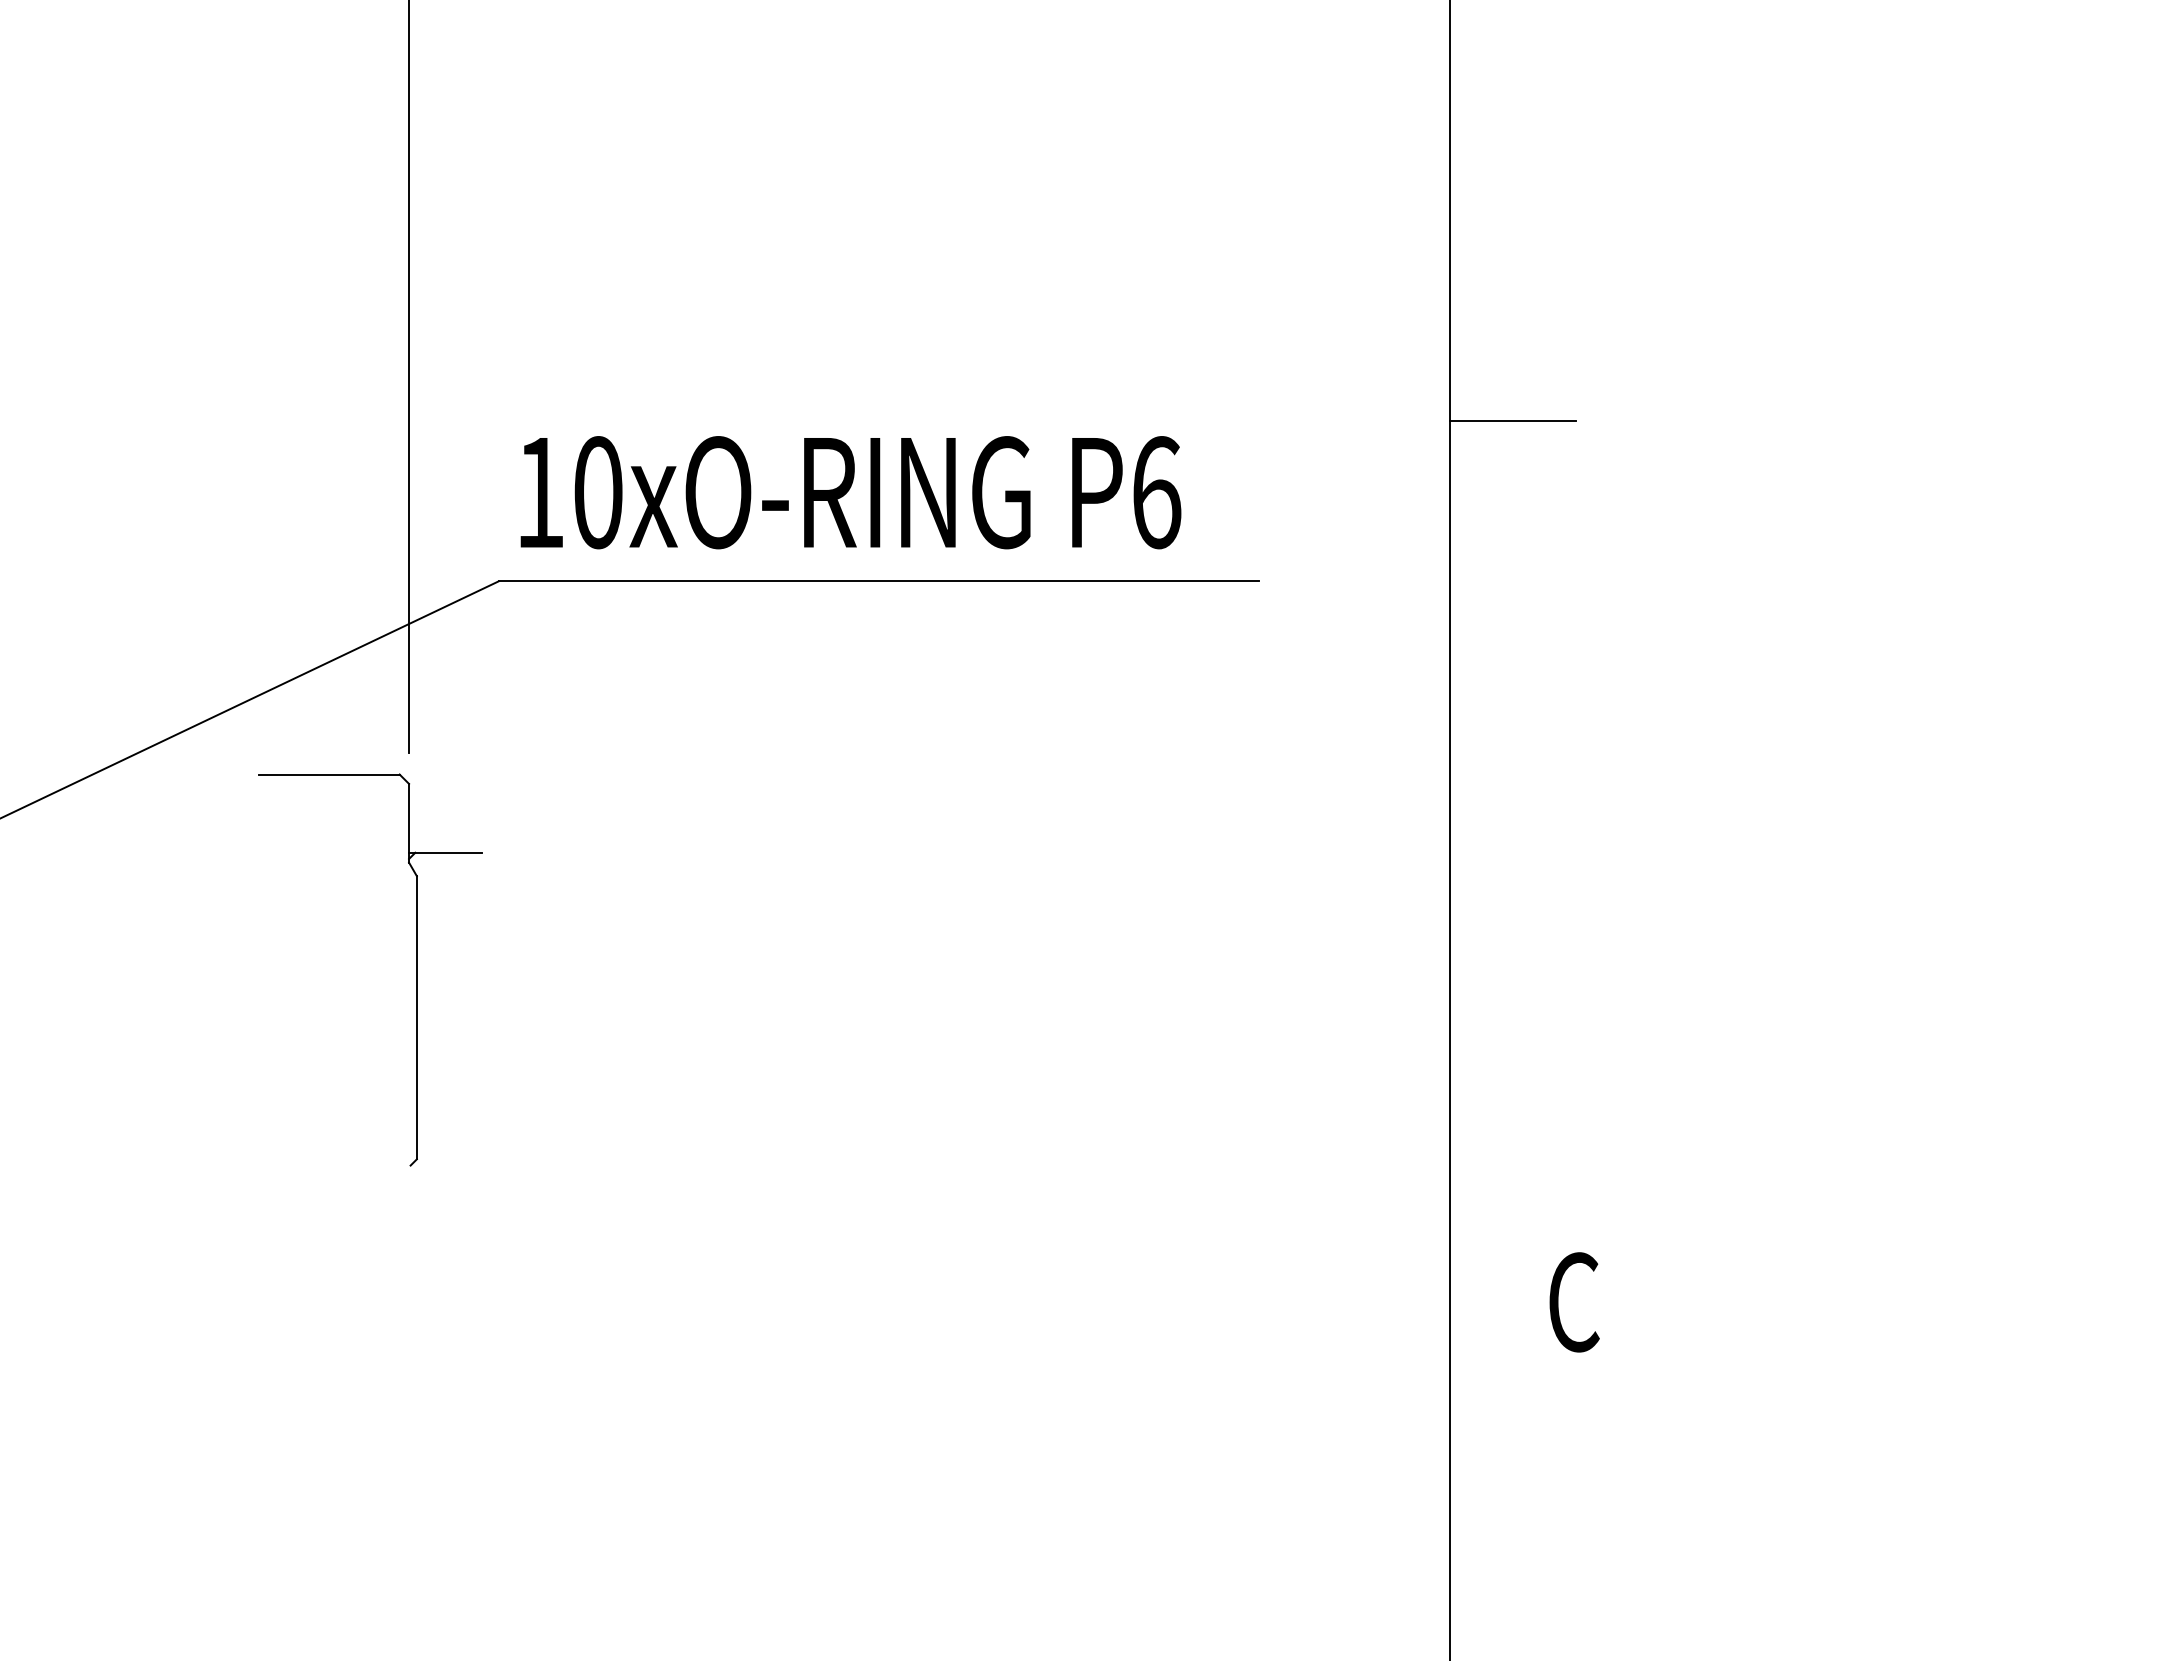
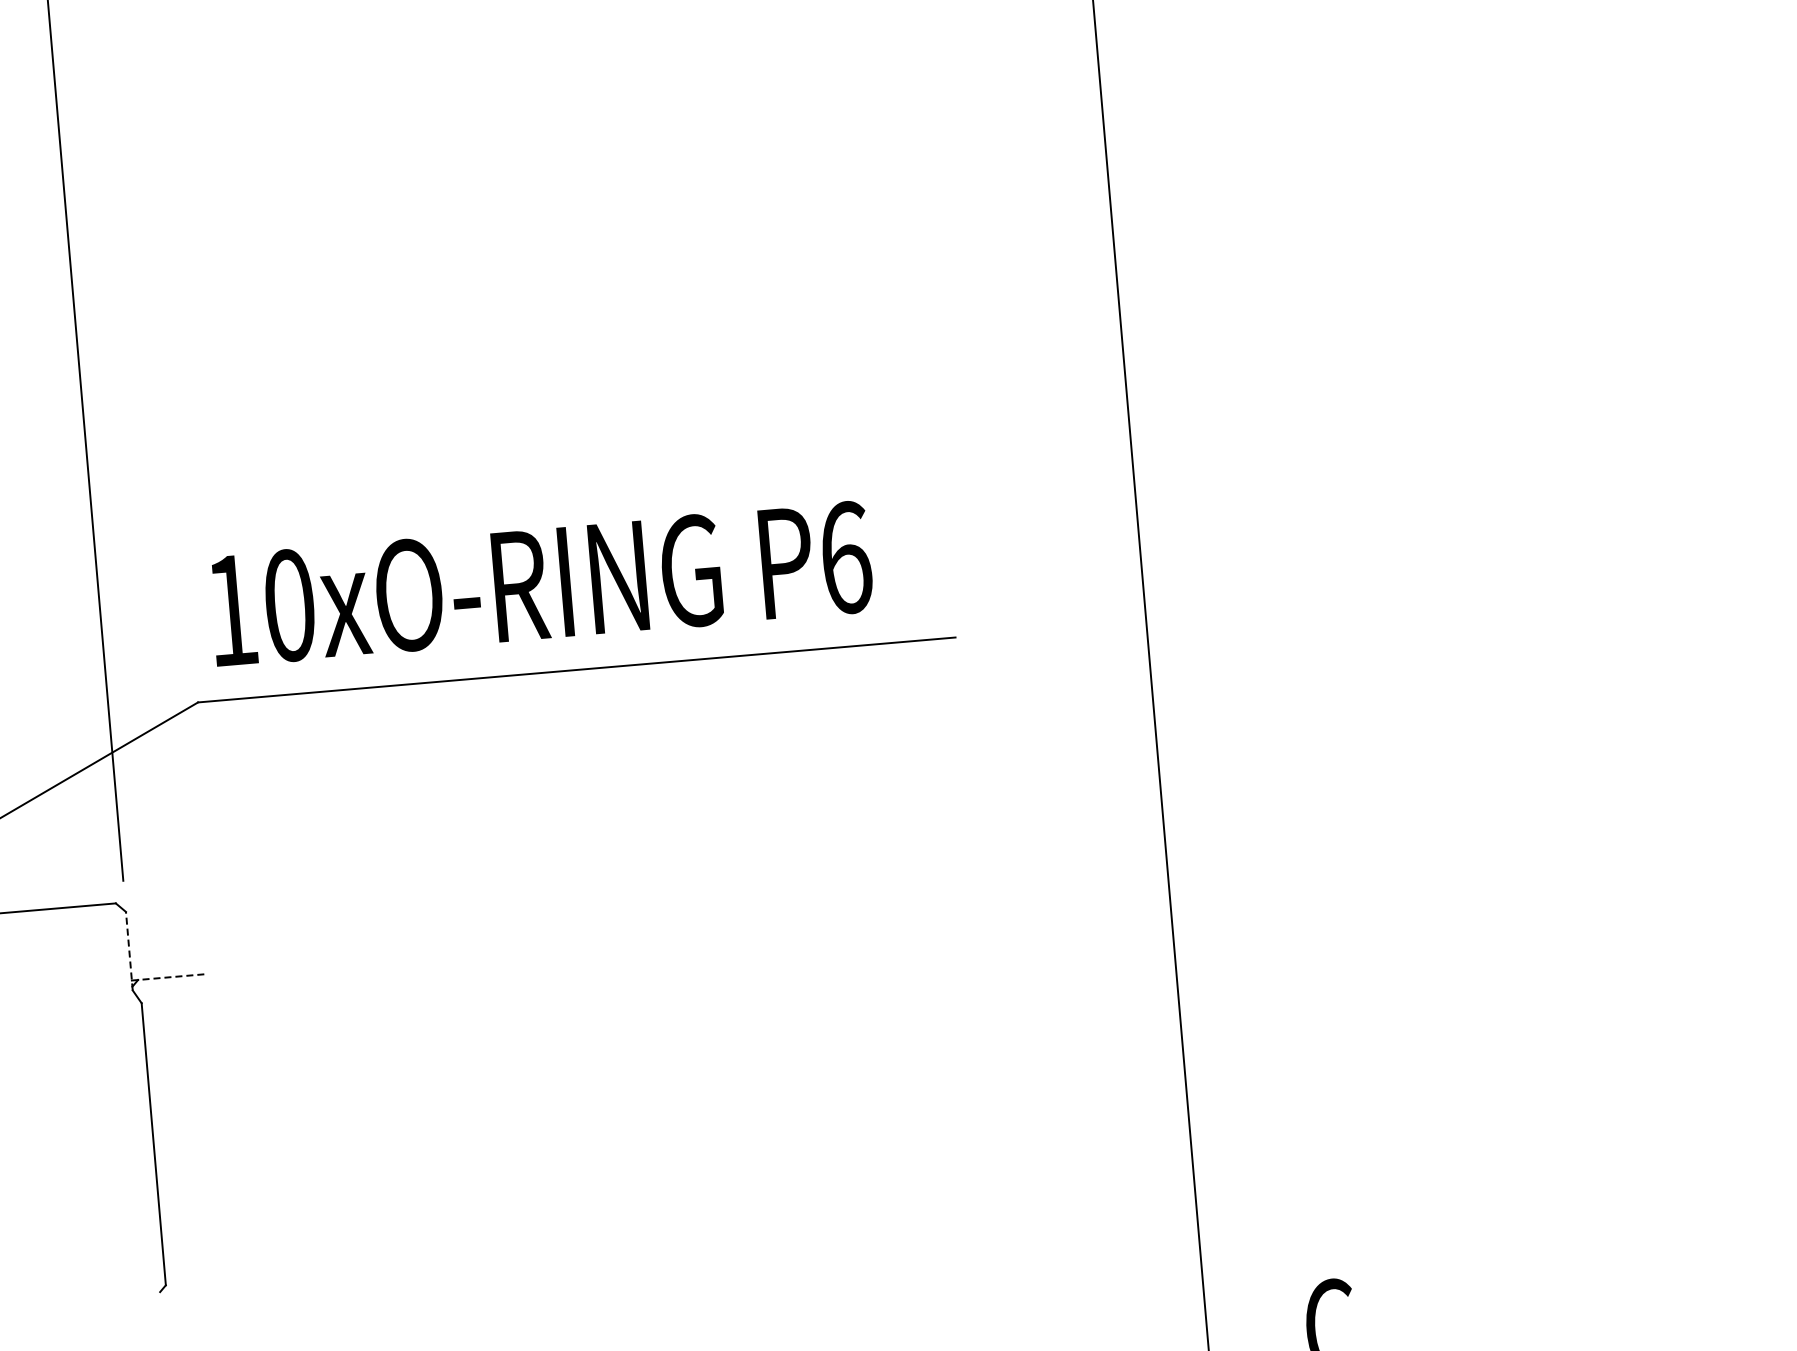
line: (1512, 421) -> (1194, 456), removed
line: (409, 822) -> (129, 950), solid -> dashed
line: (448, 852) -> (171, 976), solid -> dashed

